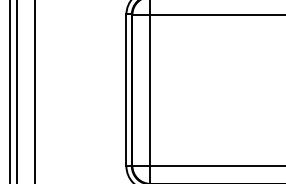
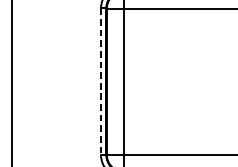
line: (126, 90) -> (101, 81), solid -> dashed

